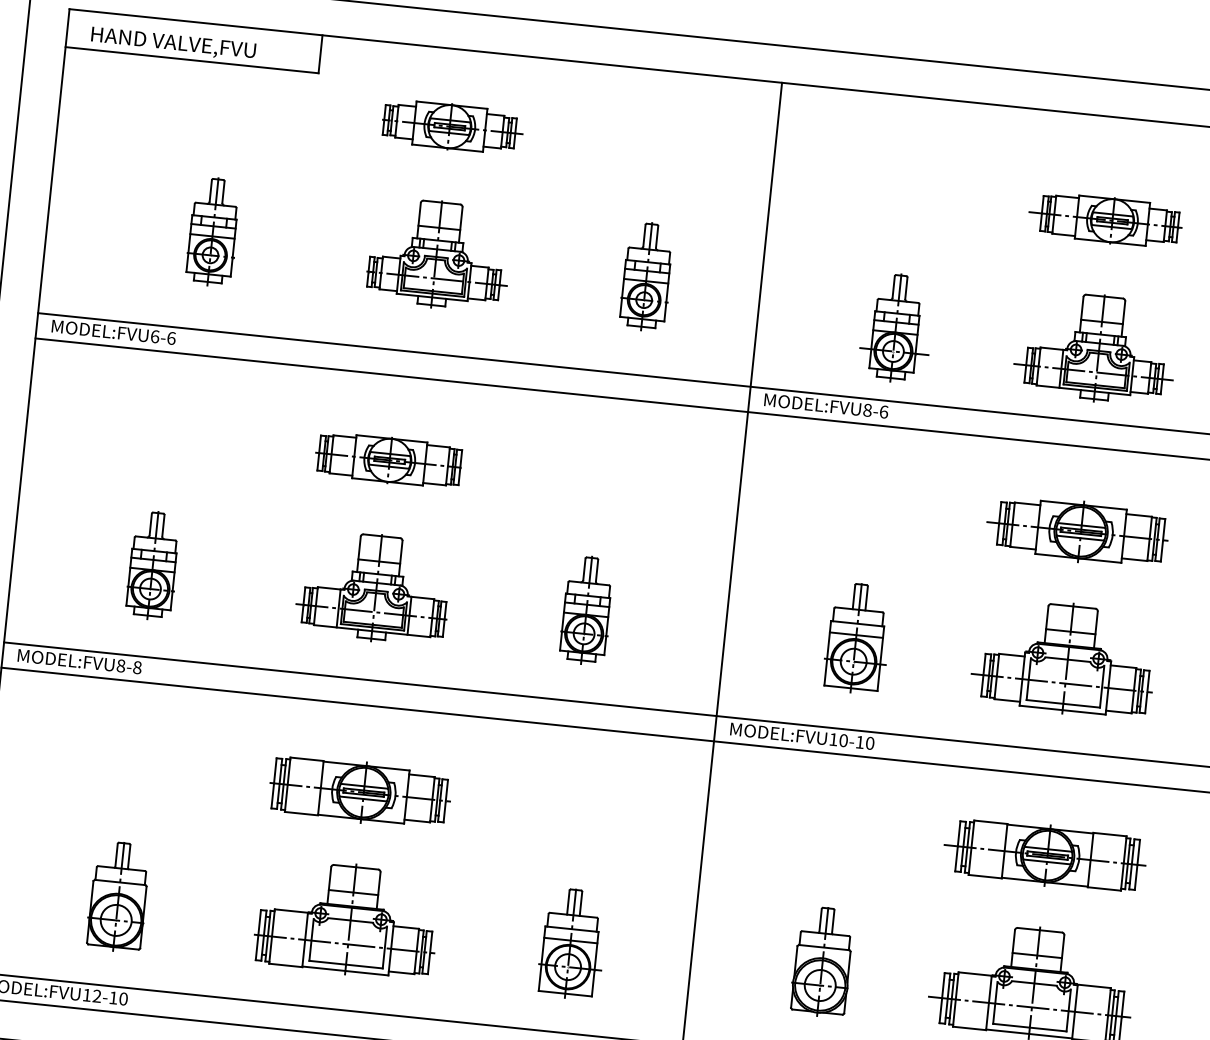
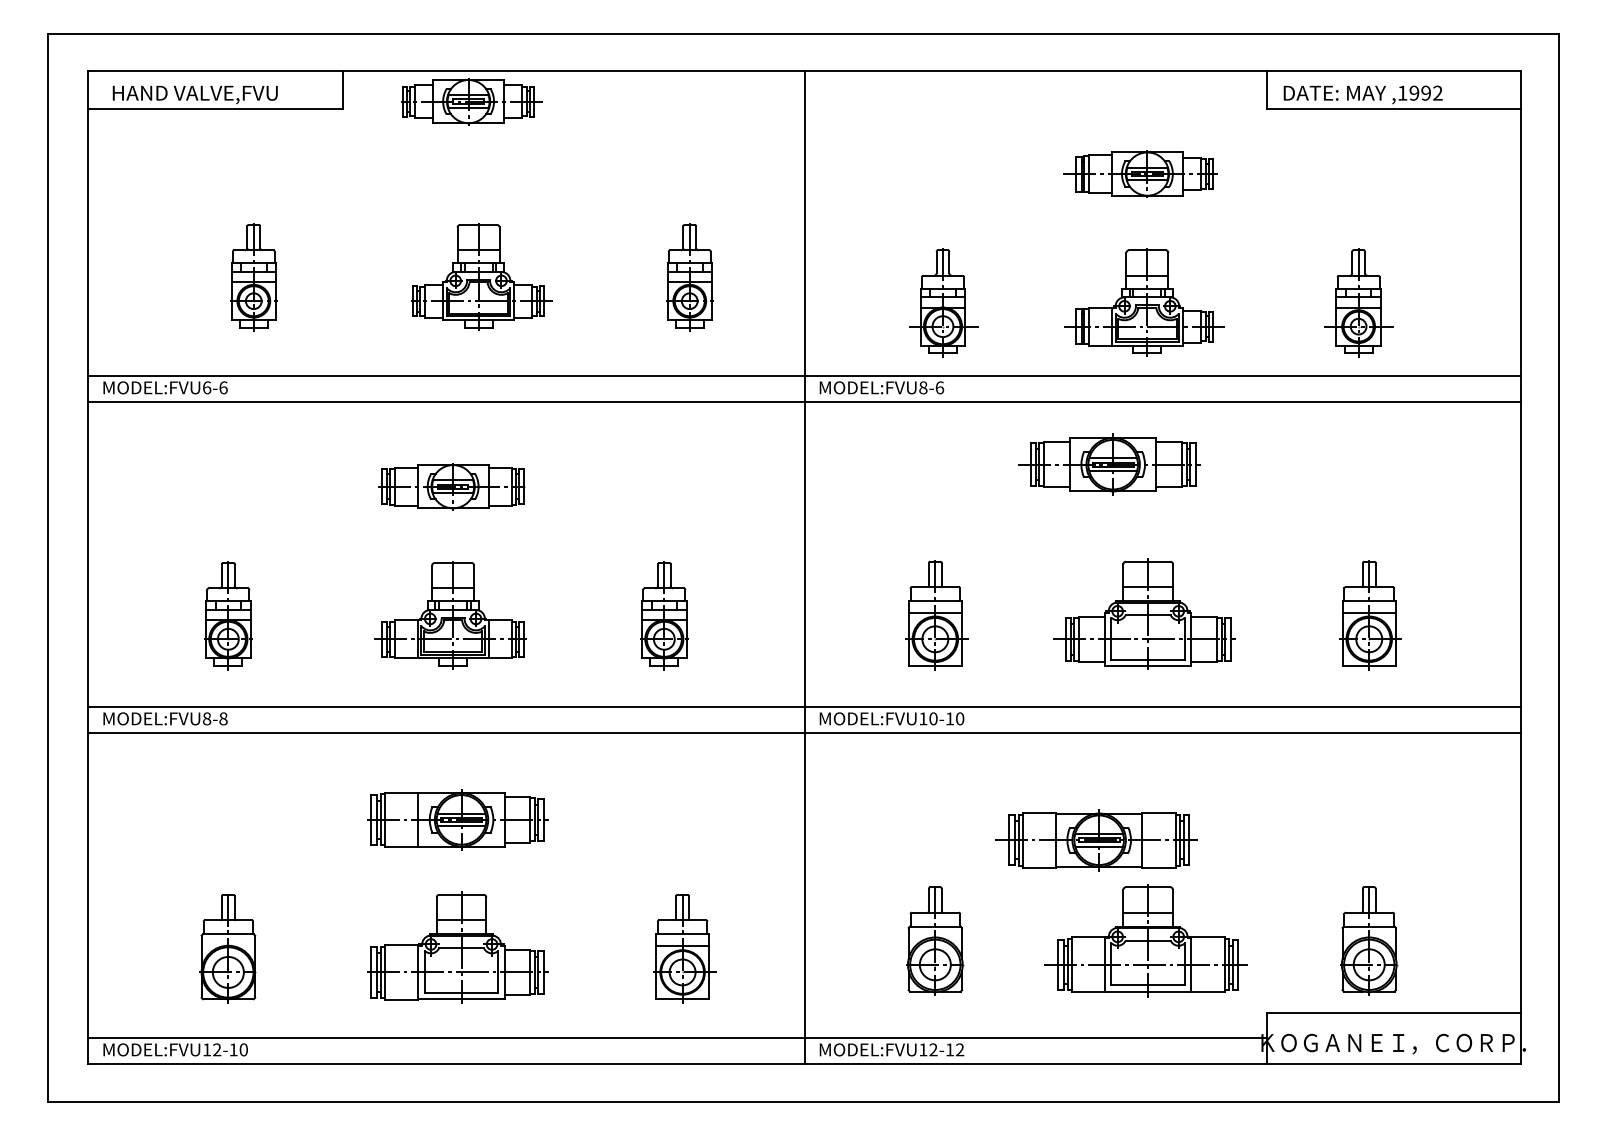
part: (452, 126) -> (471, 101), moved
part: (1077, 531) -> (1109, 464), moved
part: (1044, 855) -> (1096, 840), moved

